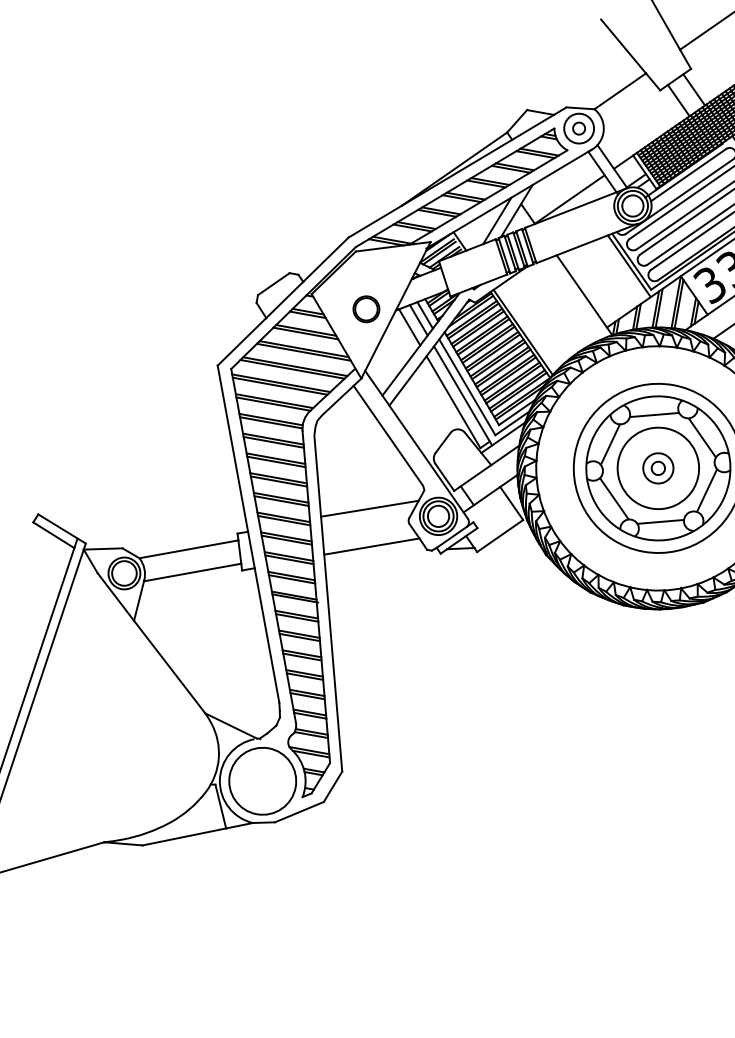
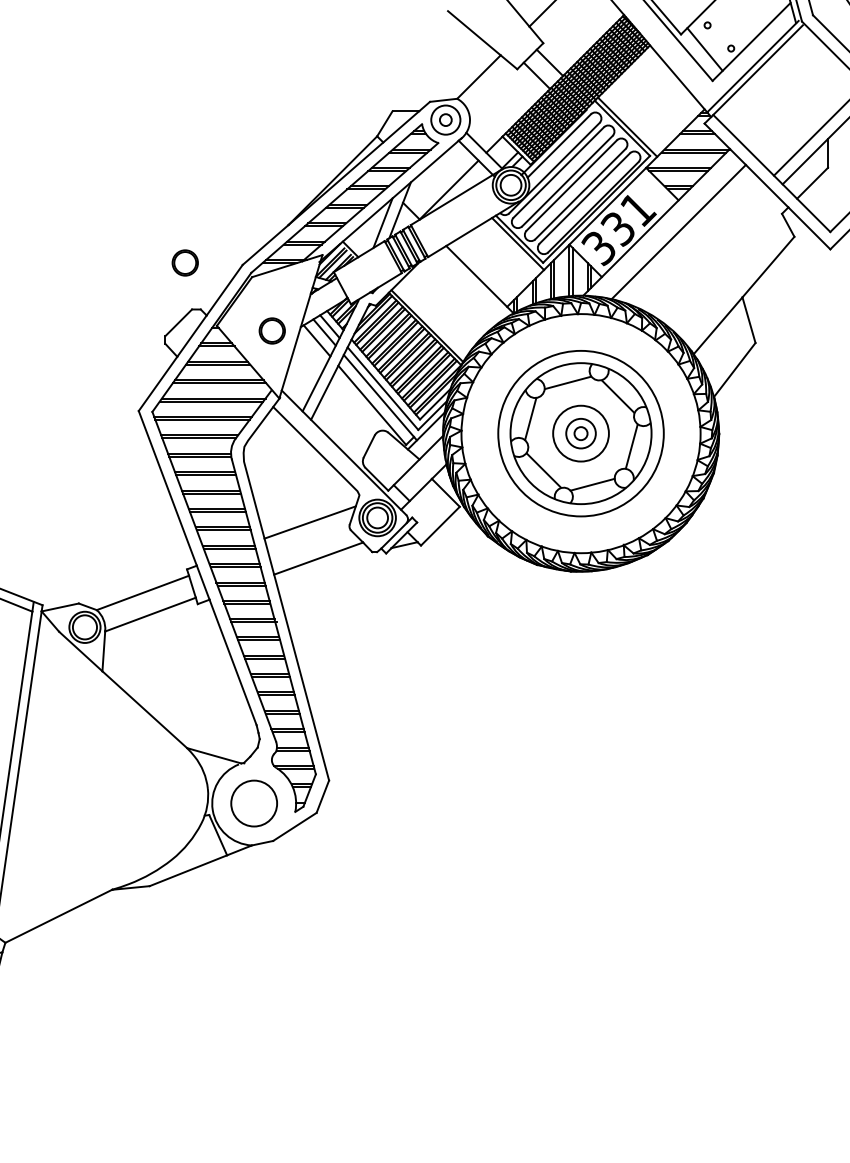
part: (290, 224) -> (184, 262), added
circle: (657, 468) -> (580, 433), size x0.7
circle: (262, 781) -> (253, 803), size x0.7

